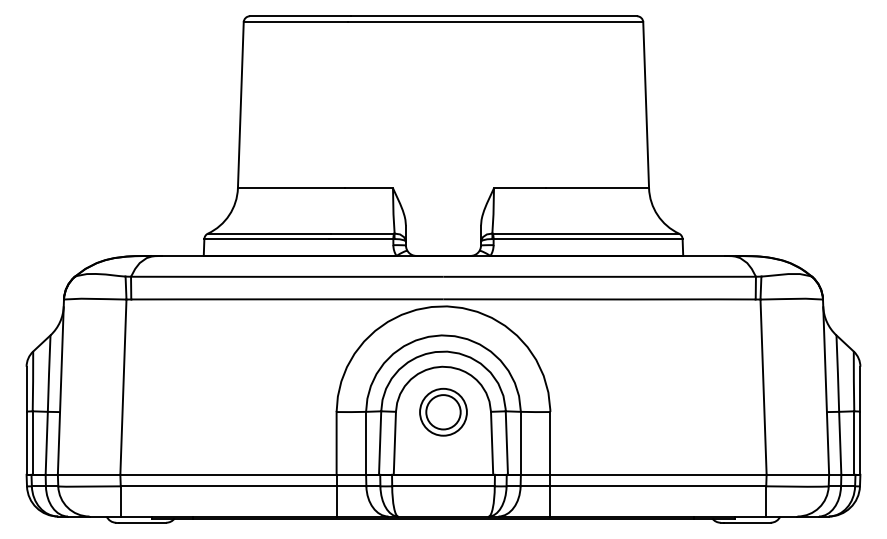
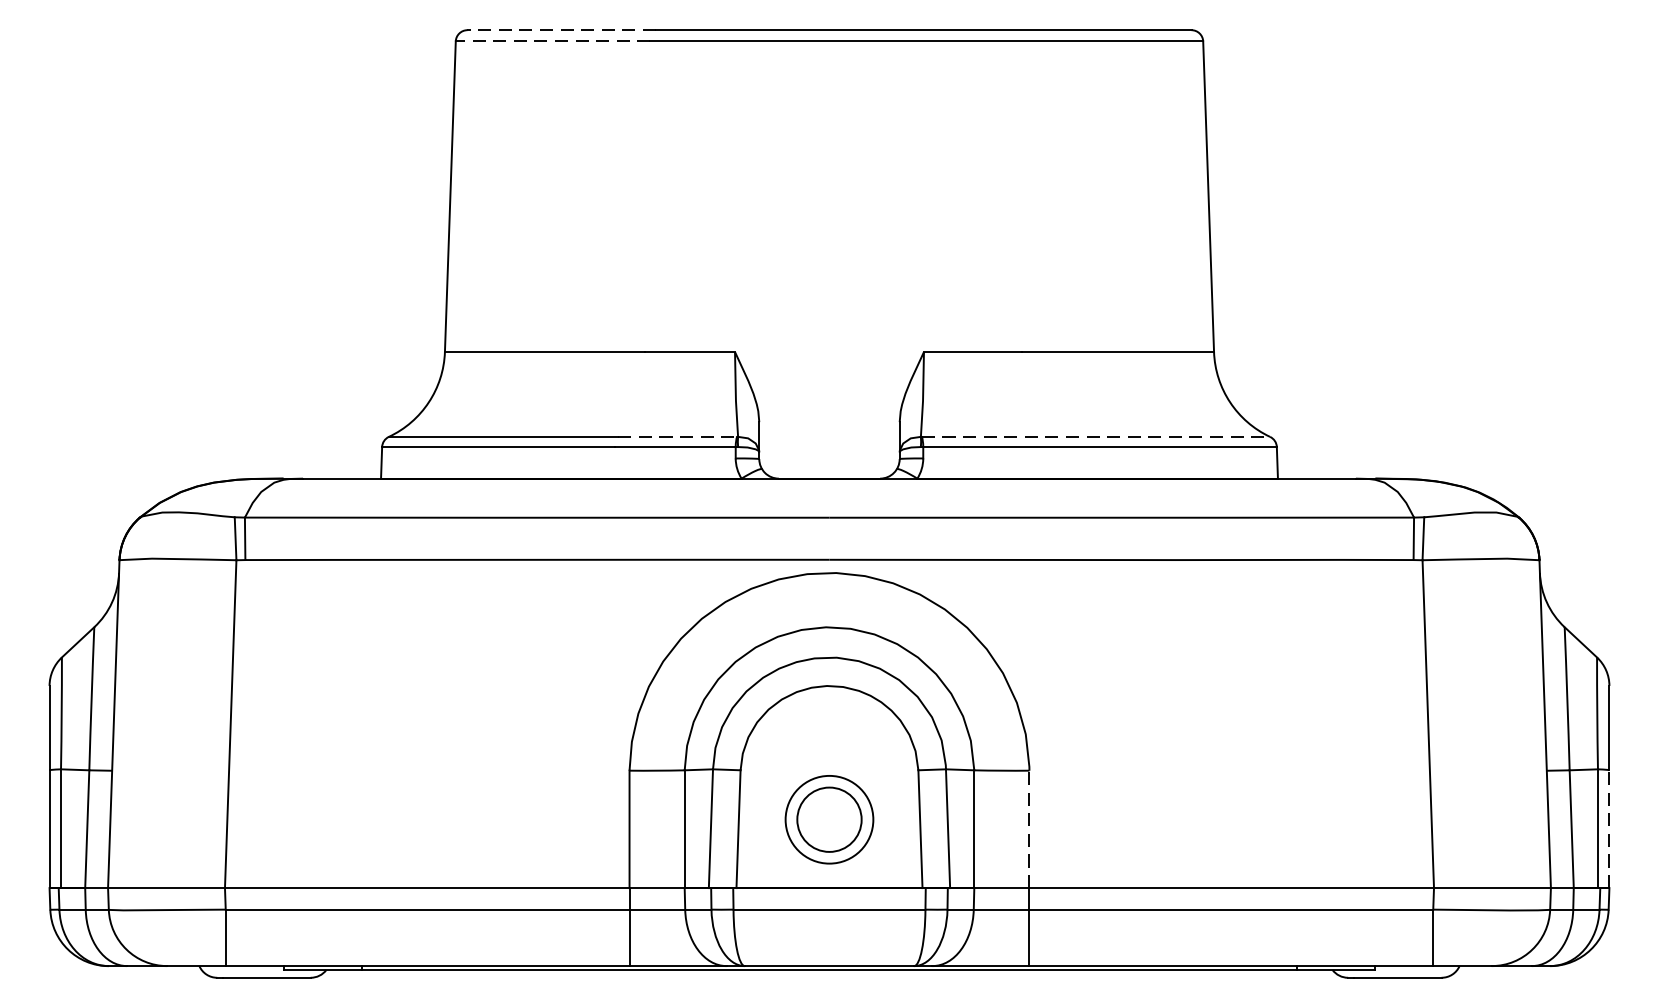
line: (299, 16) -> (560, 30), solid -> dashed
line: (295, 22) -> (552, 41), solid -> dashed
line: (362, 233) -> (677, 436), solid -> dashed
line: (586, 233) -> (1097, 436), solid -> dashed
part: (443, 412) -> (829, 820), moved
line: (550, 442) -> (1029, 827), solid -> dashed
line: (860, 442) -> (1609, 827), solid -> dashed

